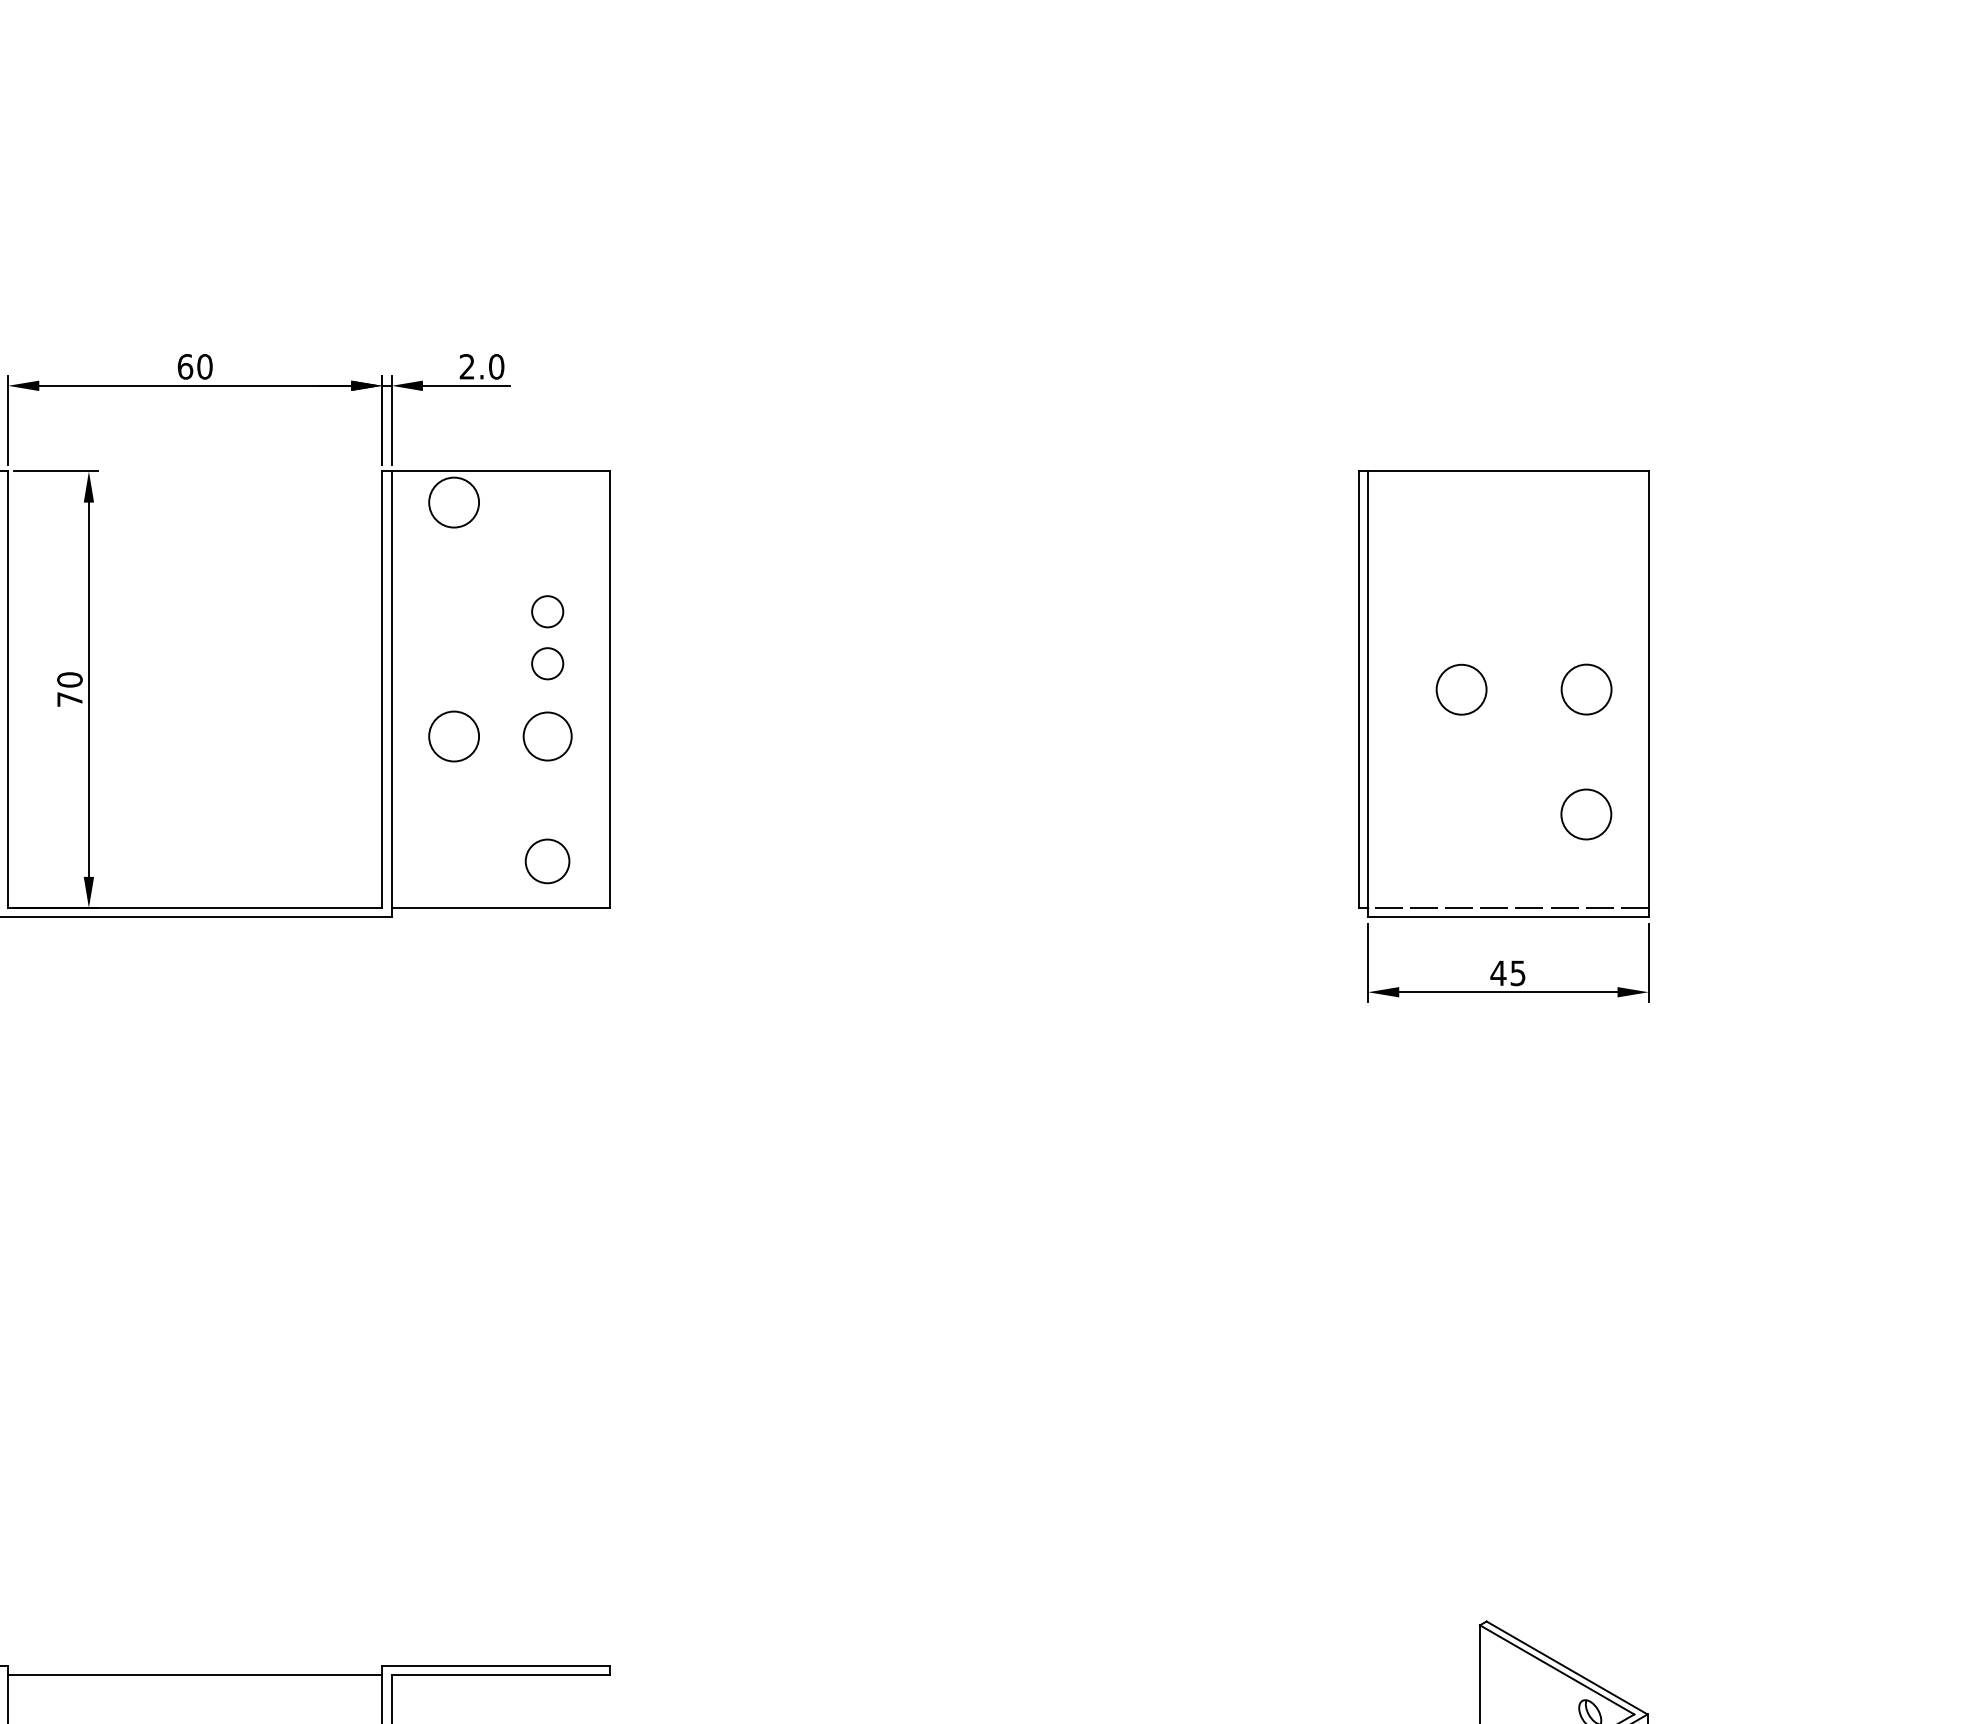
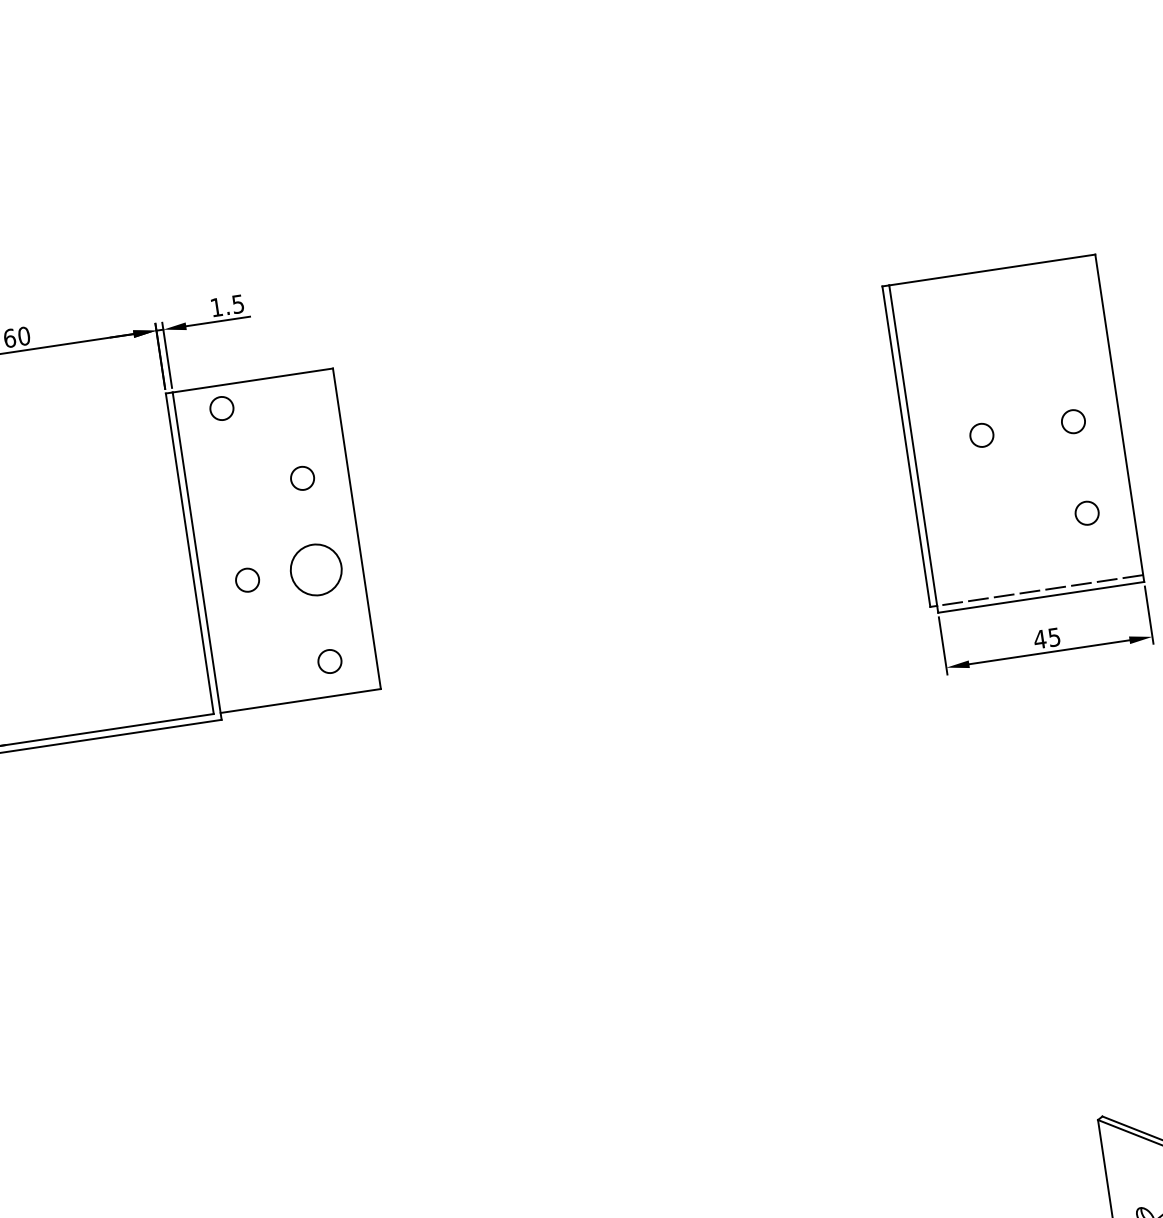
text: (481, 366) -> (227, 305), 2.0 -> 1.5
circle: (453, 502) -> (221, 408), size x0.62
circle: (547, 663) -> (308, 516), removed
circle: (1461, 689) -> (981, 435), size x0.62
circle: (1585, 689) -> (1072, 421), size x0.62
circle: (453, 736) -> (247, 580), size x0.62
circle: (547, 736) -> (316, 569), size x1.43
circle: (1585, 814) -> (1086, 513), size x0.62
circle: (547, 860) -> (329, 660), size x0.71

